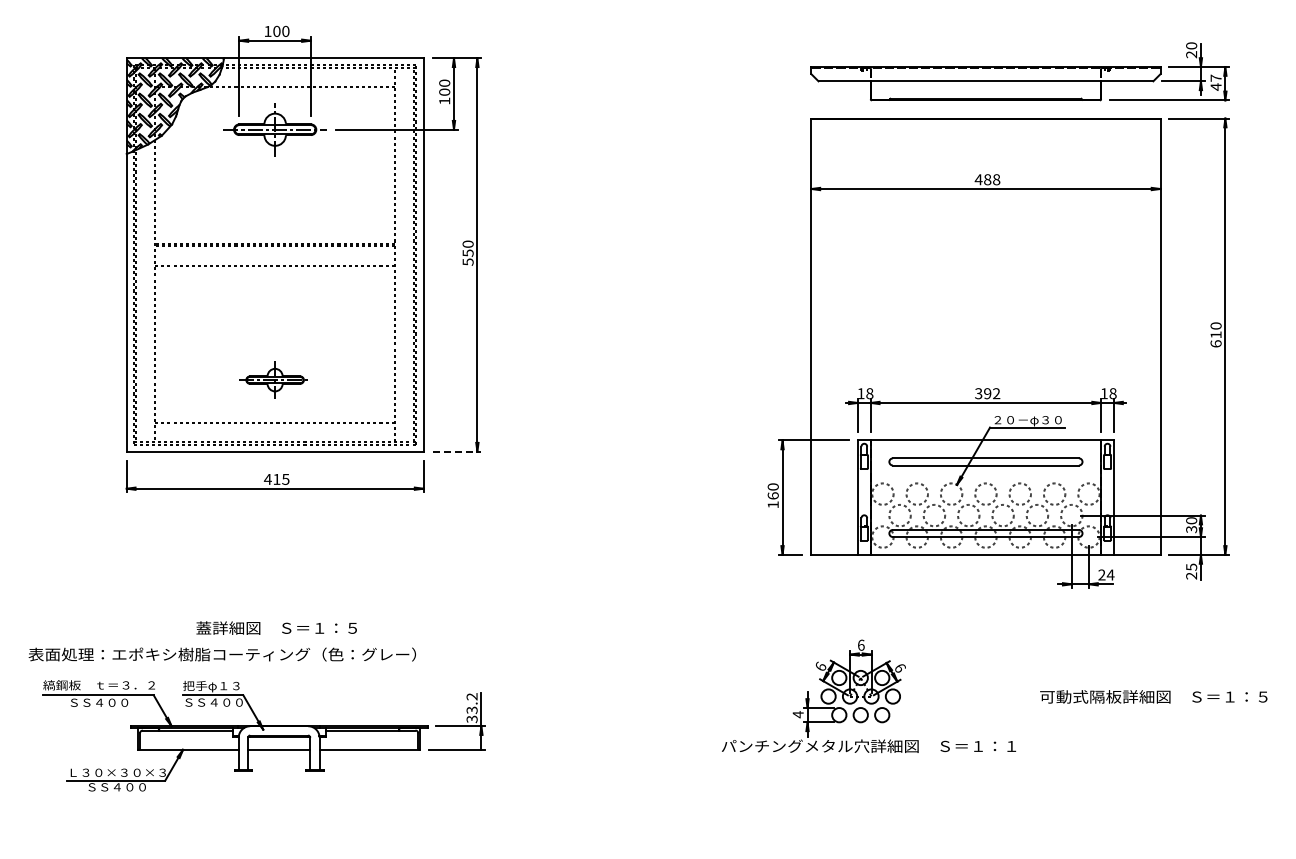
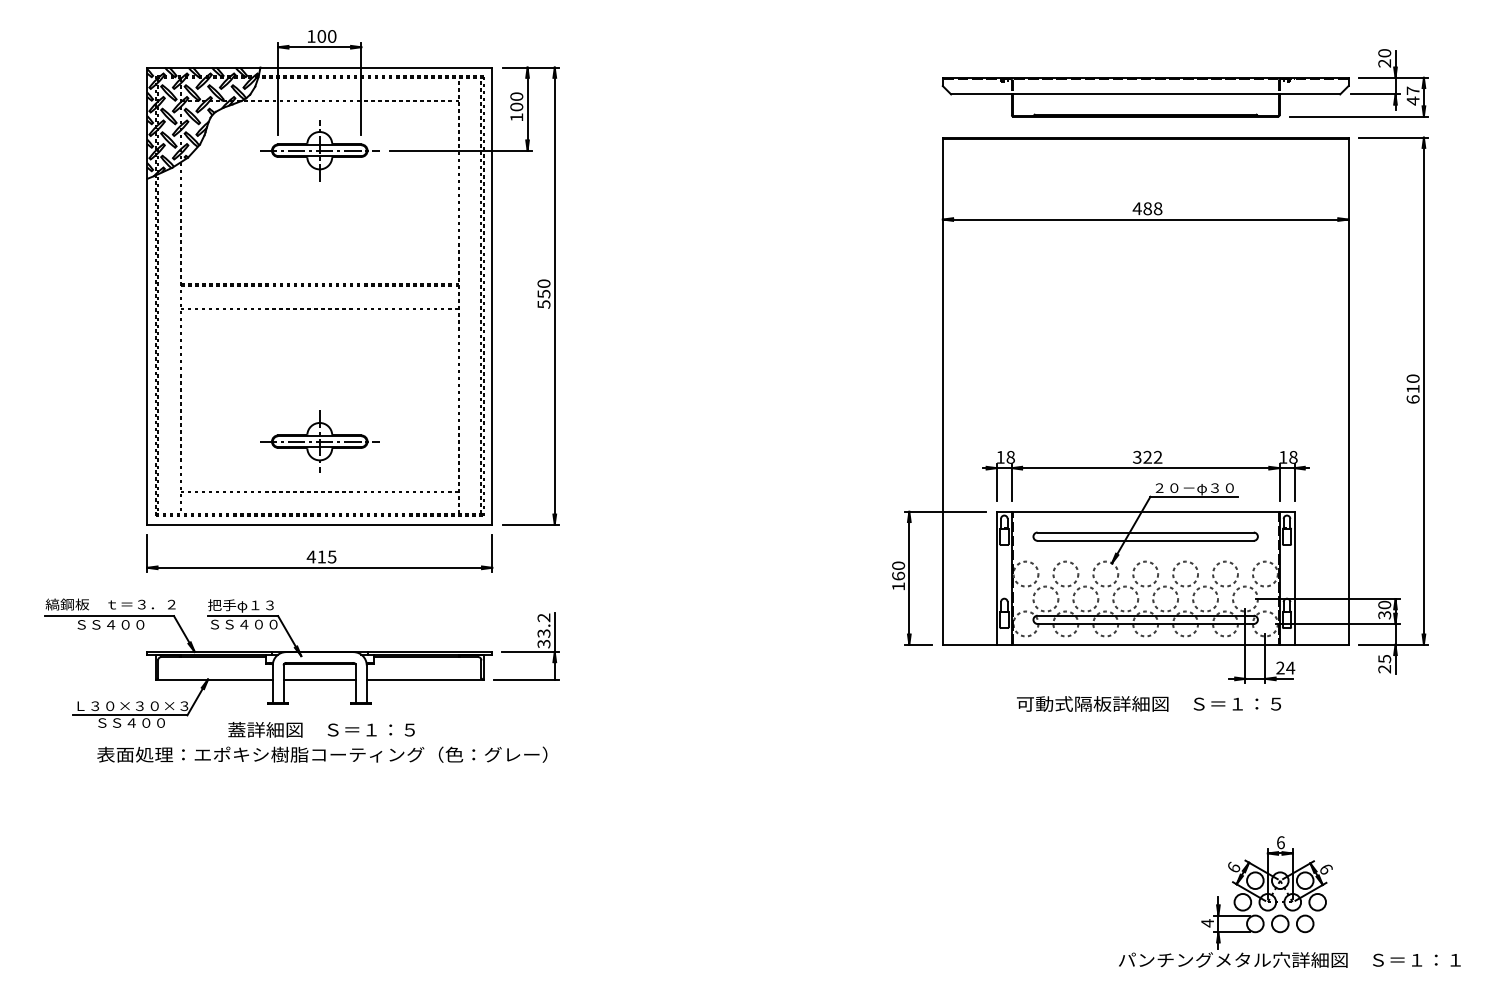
part: (274, 379) -> (318, 440), size x1.43
text: (987, 393) -> (1147, 457), 392 -> 322
line: (457, 451) -> (531, 524), dashed -> solid
text: (221, 654) -> (321, 754), moved
part: (869, 695) -> (1290, 901), moved
text: (1153, 696) -> (1148, 703), moved
part: (263, 735) -> (301, 662), moved

